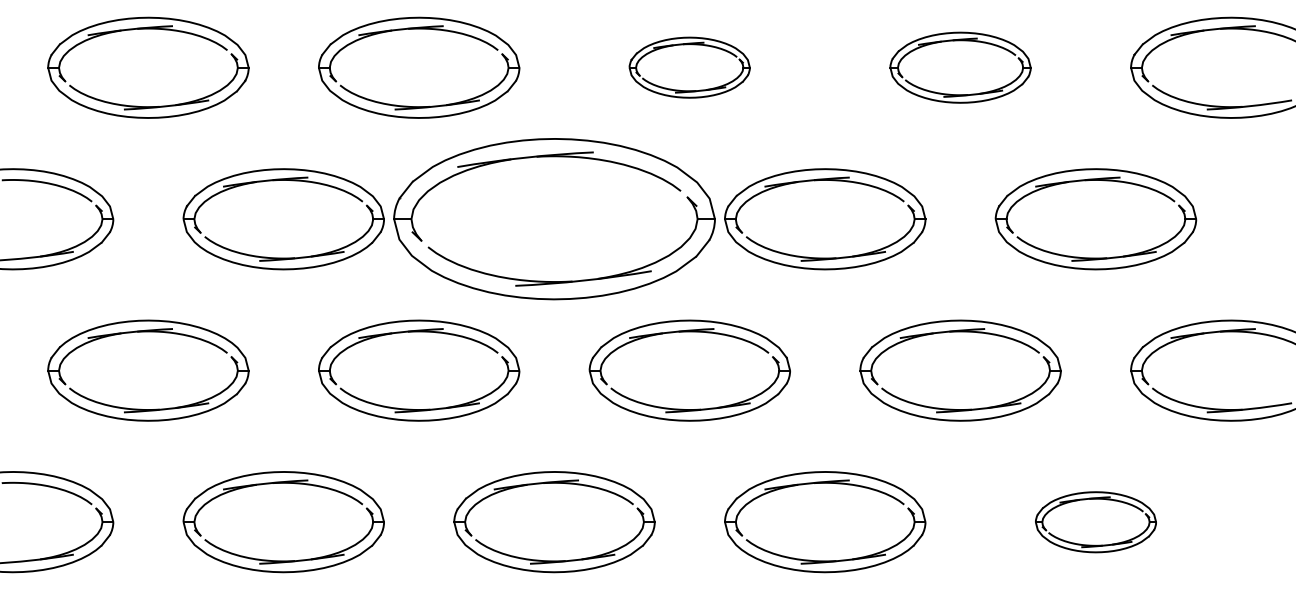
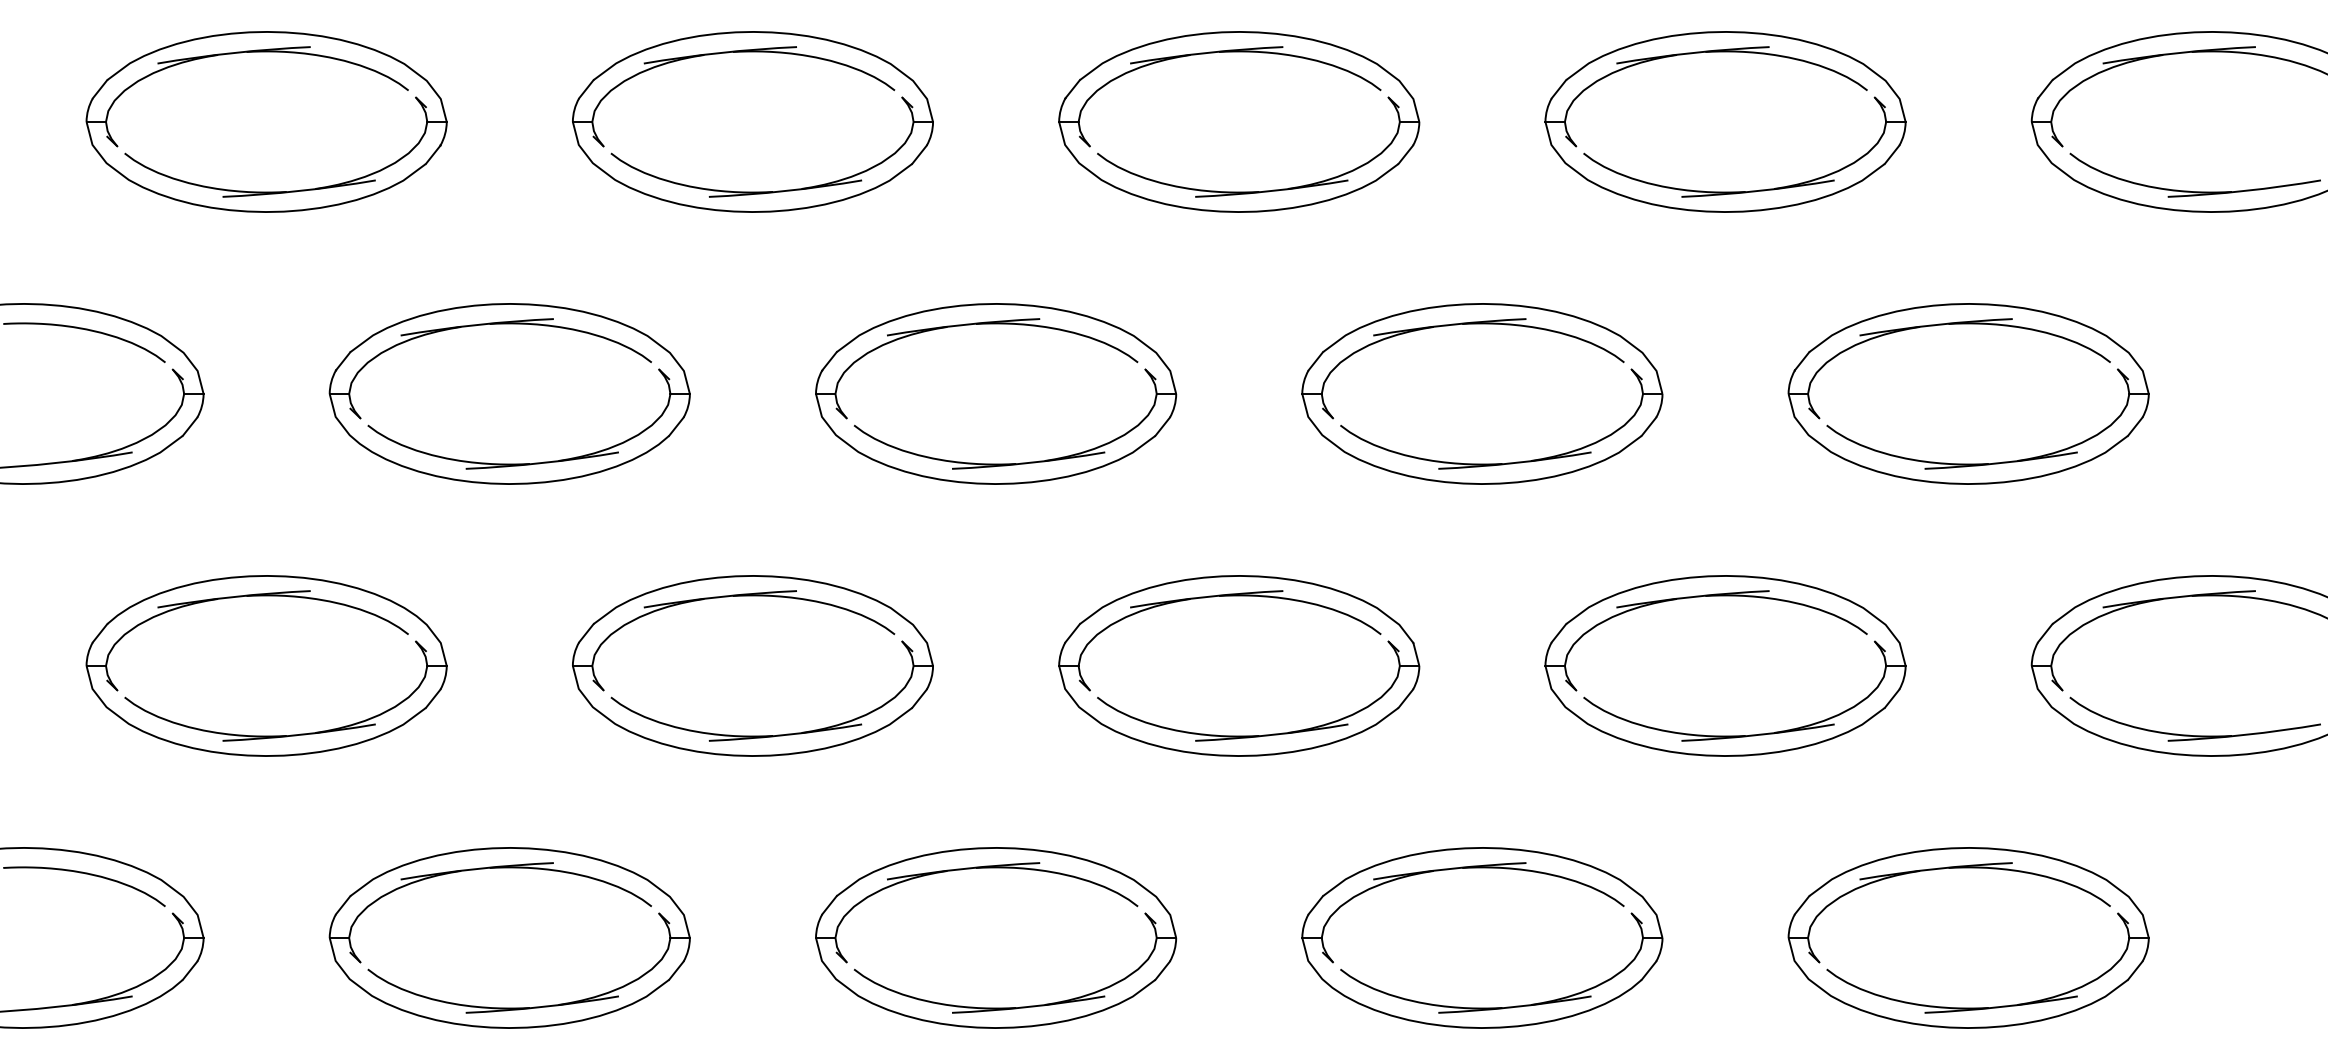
part: (689, 67) -> (1238, 121), size x1.67
part: (960, 67) -> (1725, 121), size x1.43
part: (554, 219) -> (996, 394), size x0.62
part: (1095, 522) -> (1967, 938), size x1.67

